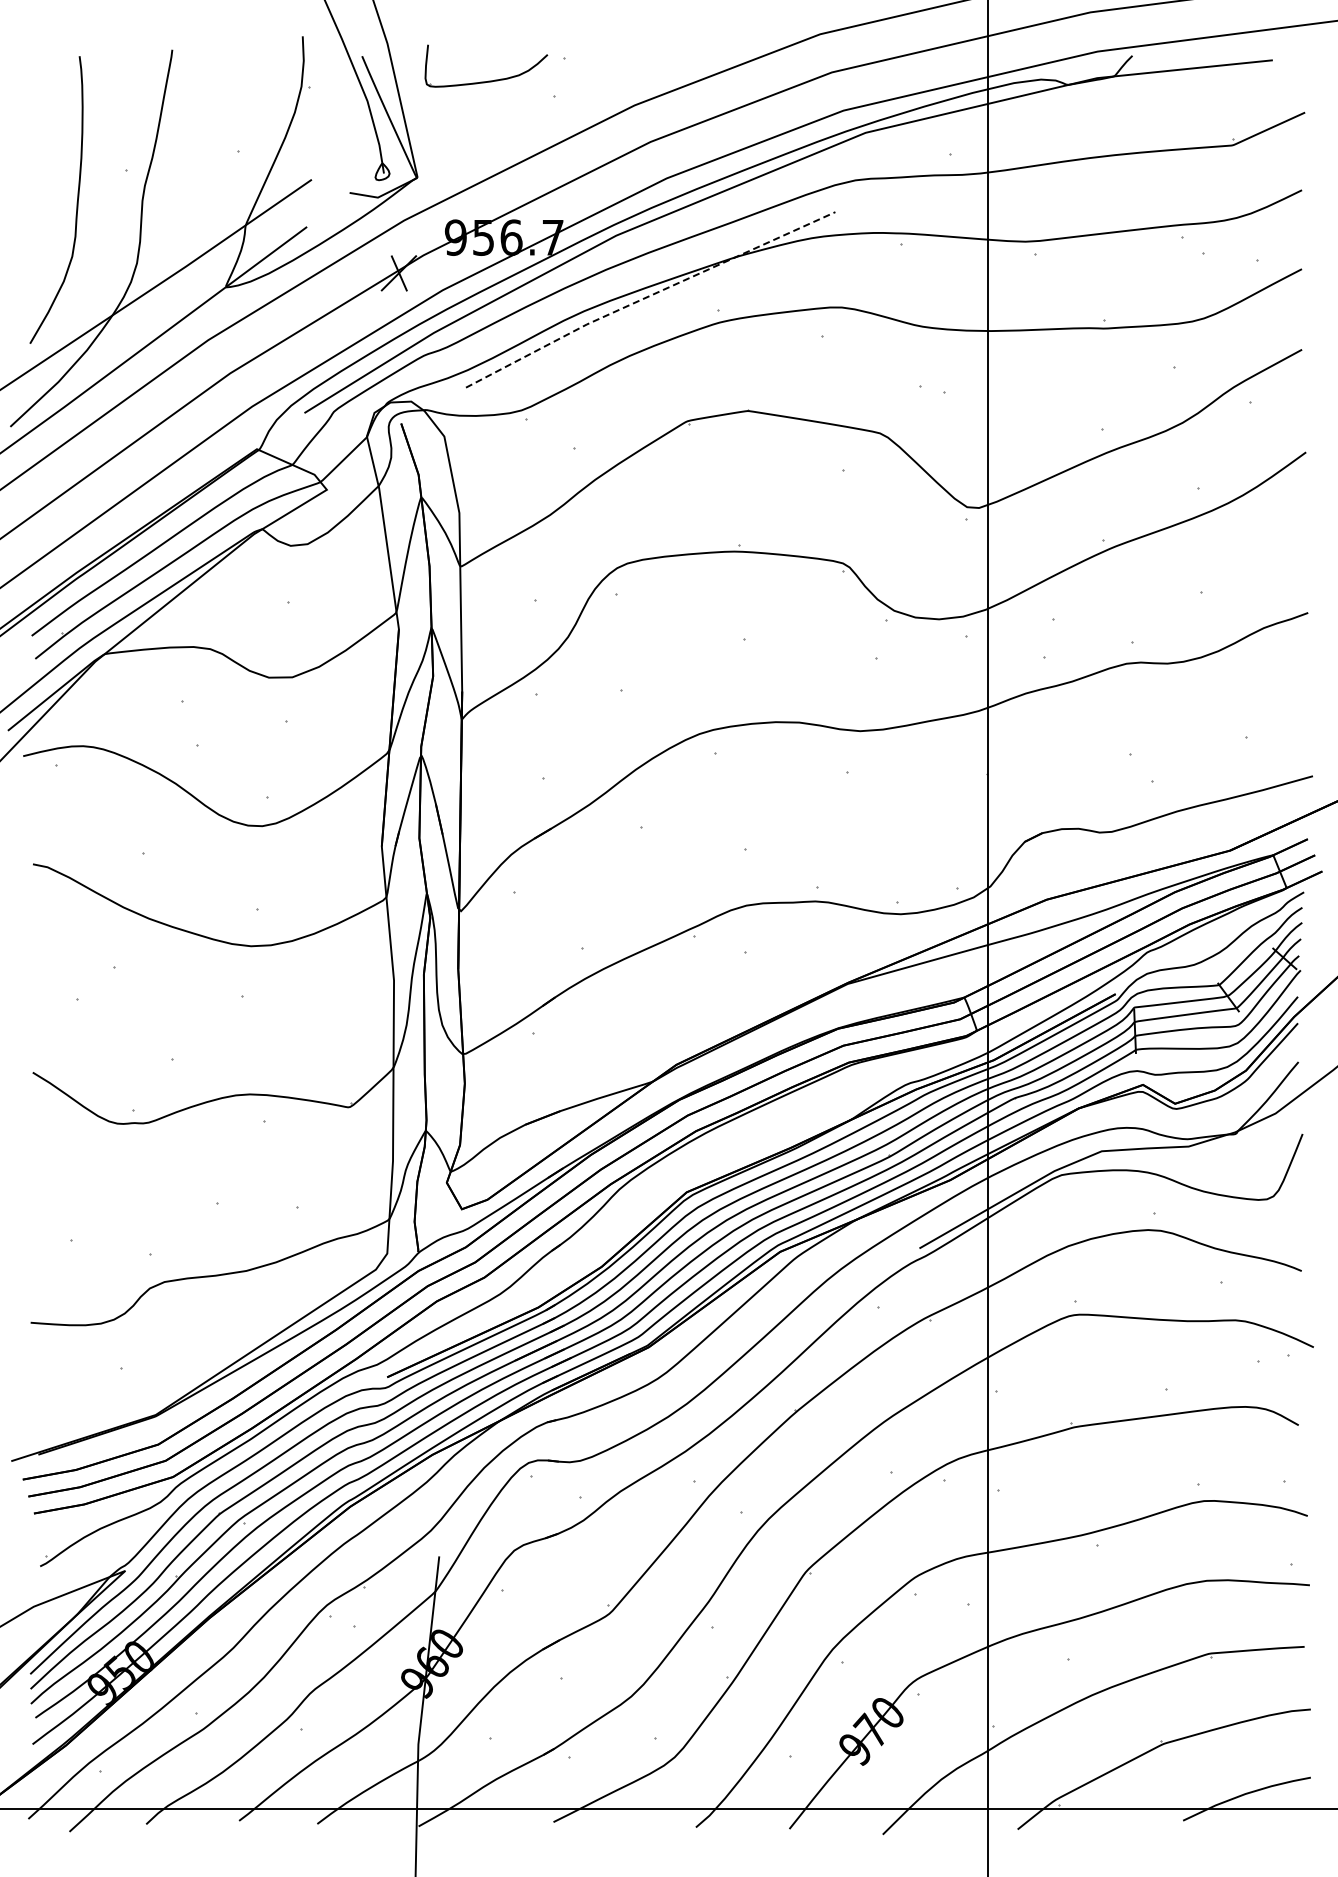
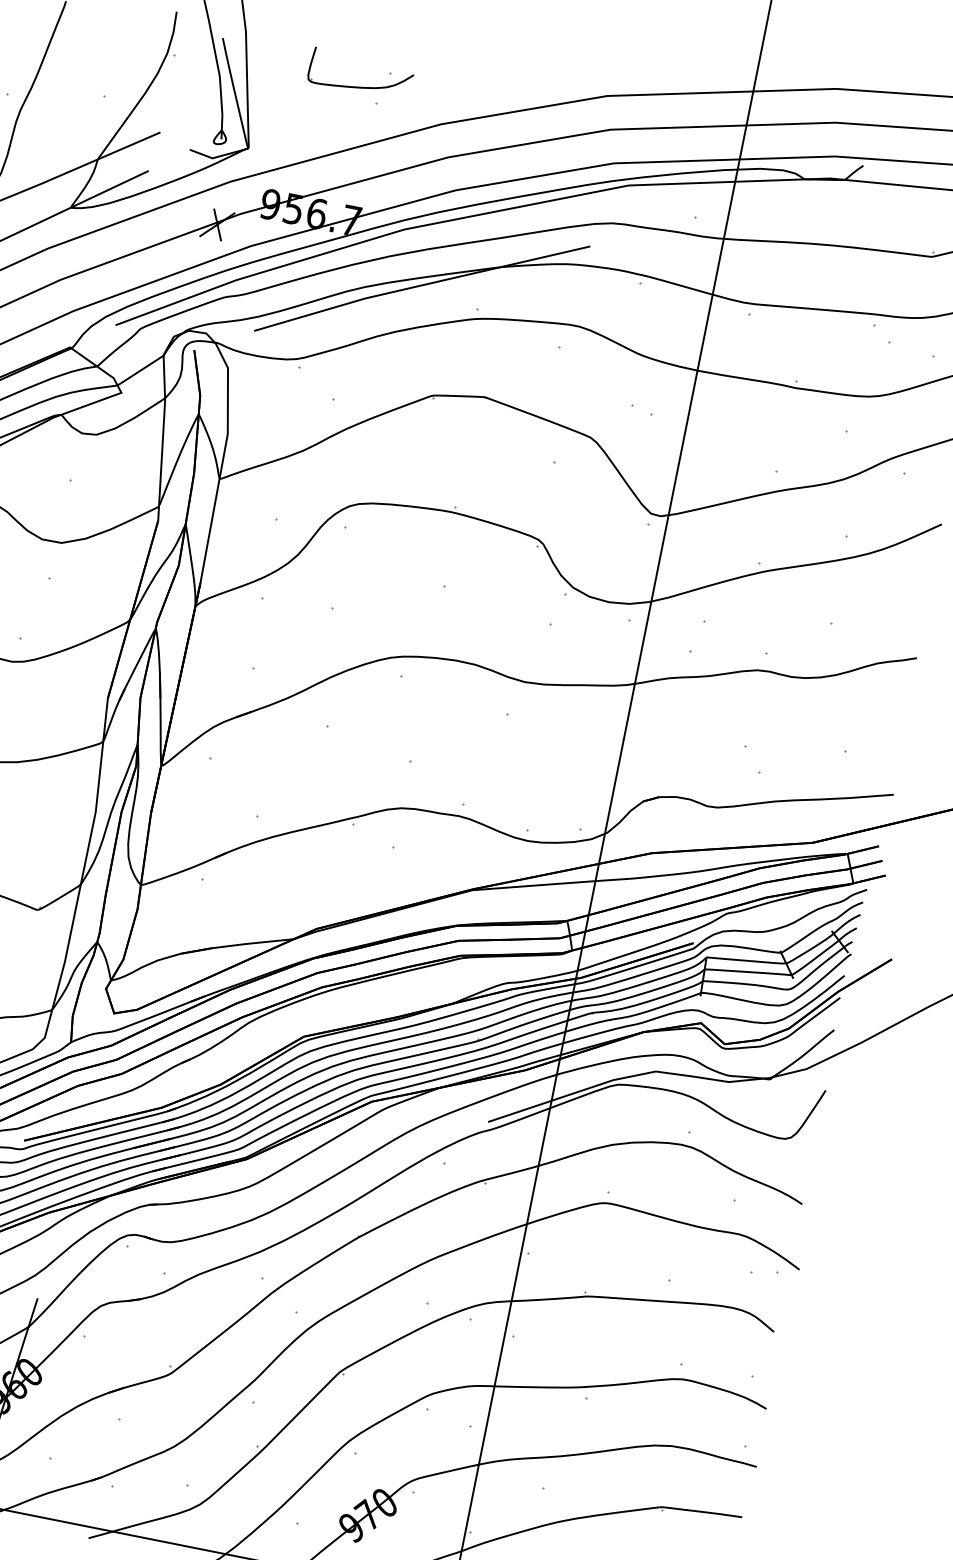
part: (488, 80) -> (360, 86), moved
line: (648, 296) -> (420, 285), dashed -> solid

